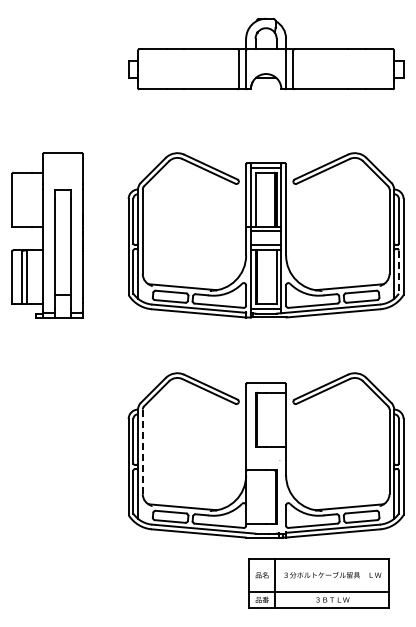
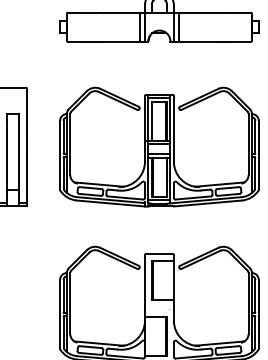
line: (398, 272) -> (255, 173), dashed -> solid
line: (142, 452) -> (70, 304), dashed -> solid

